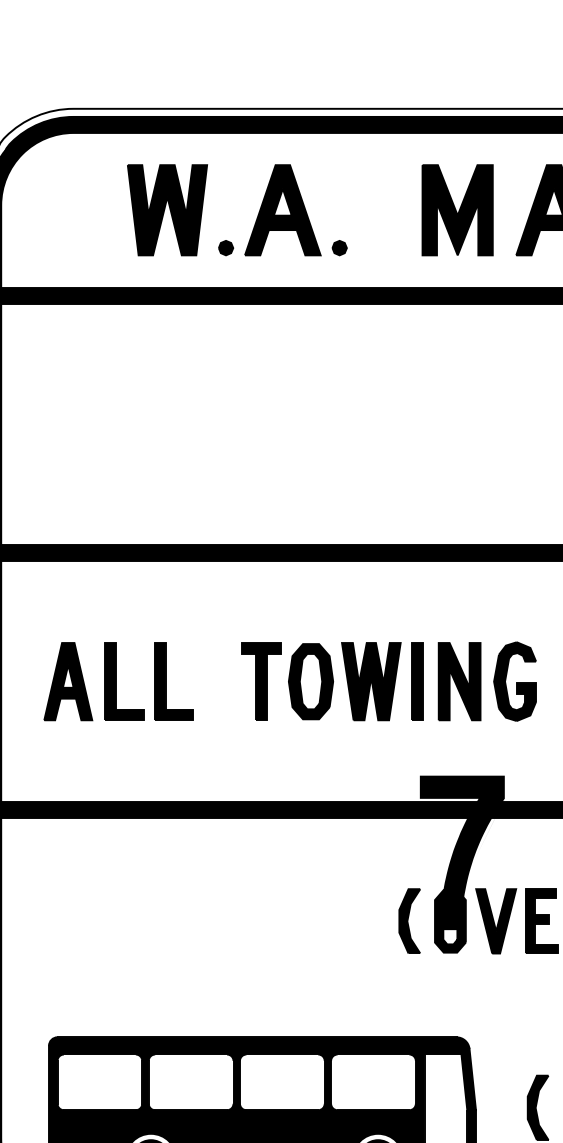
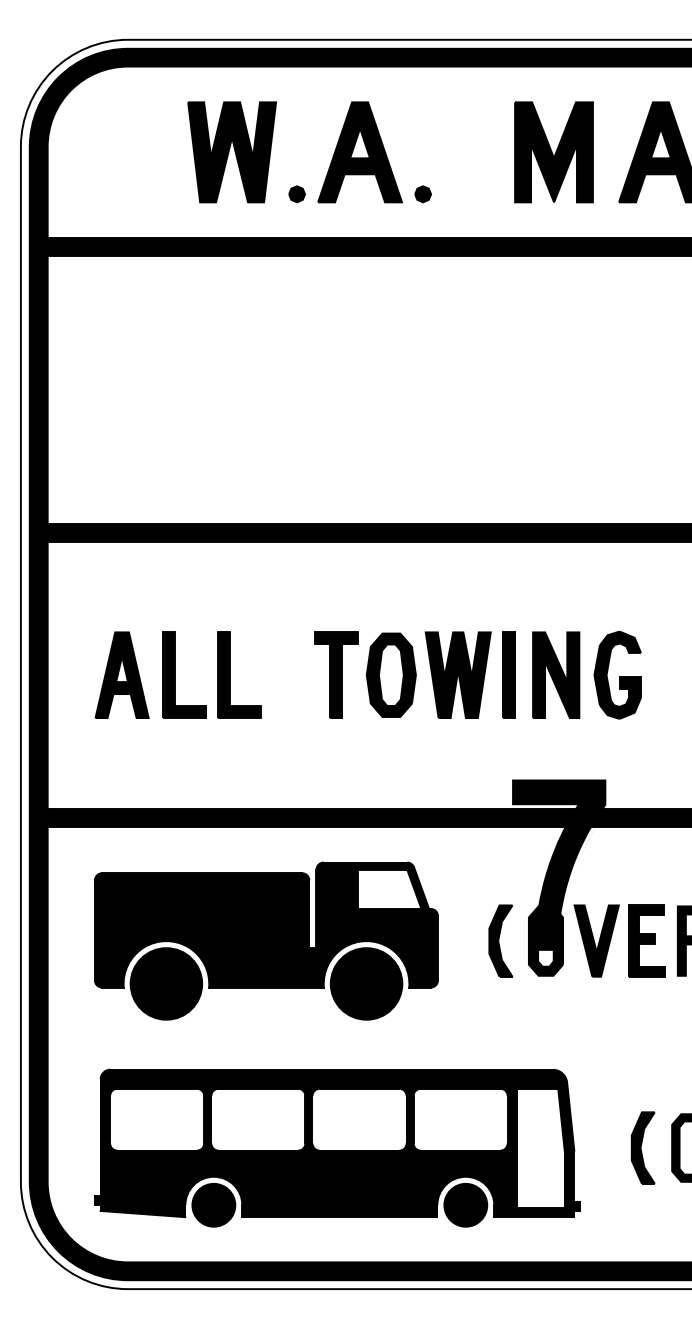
part: (198, 920) -> (266, 940), added

